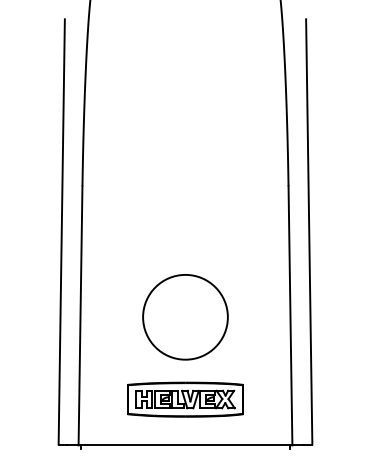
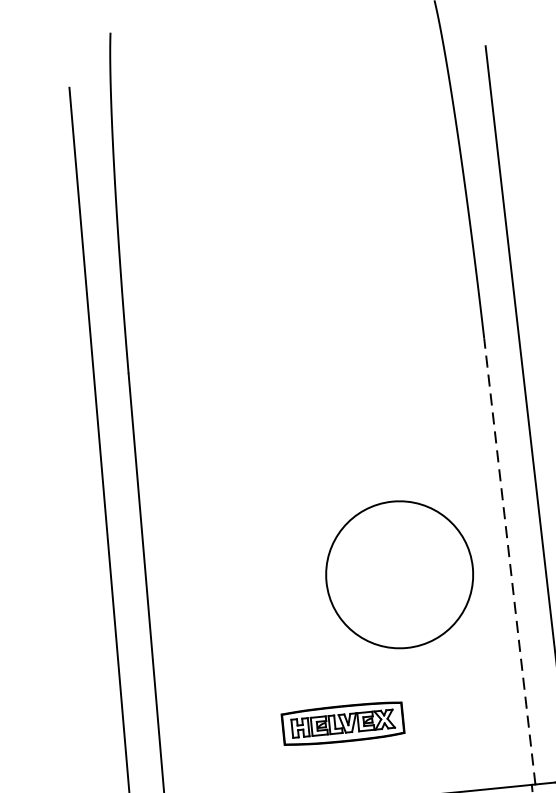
line: (290, 315) -> (509, 560), solid -> dashed
circle: (185, 317) -> (399, 575), moved
part: (185, 399) -> (343, 723), size x0.6

